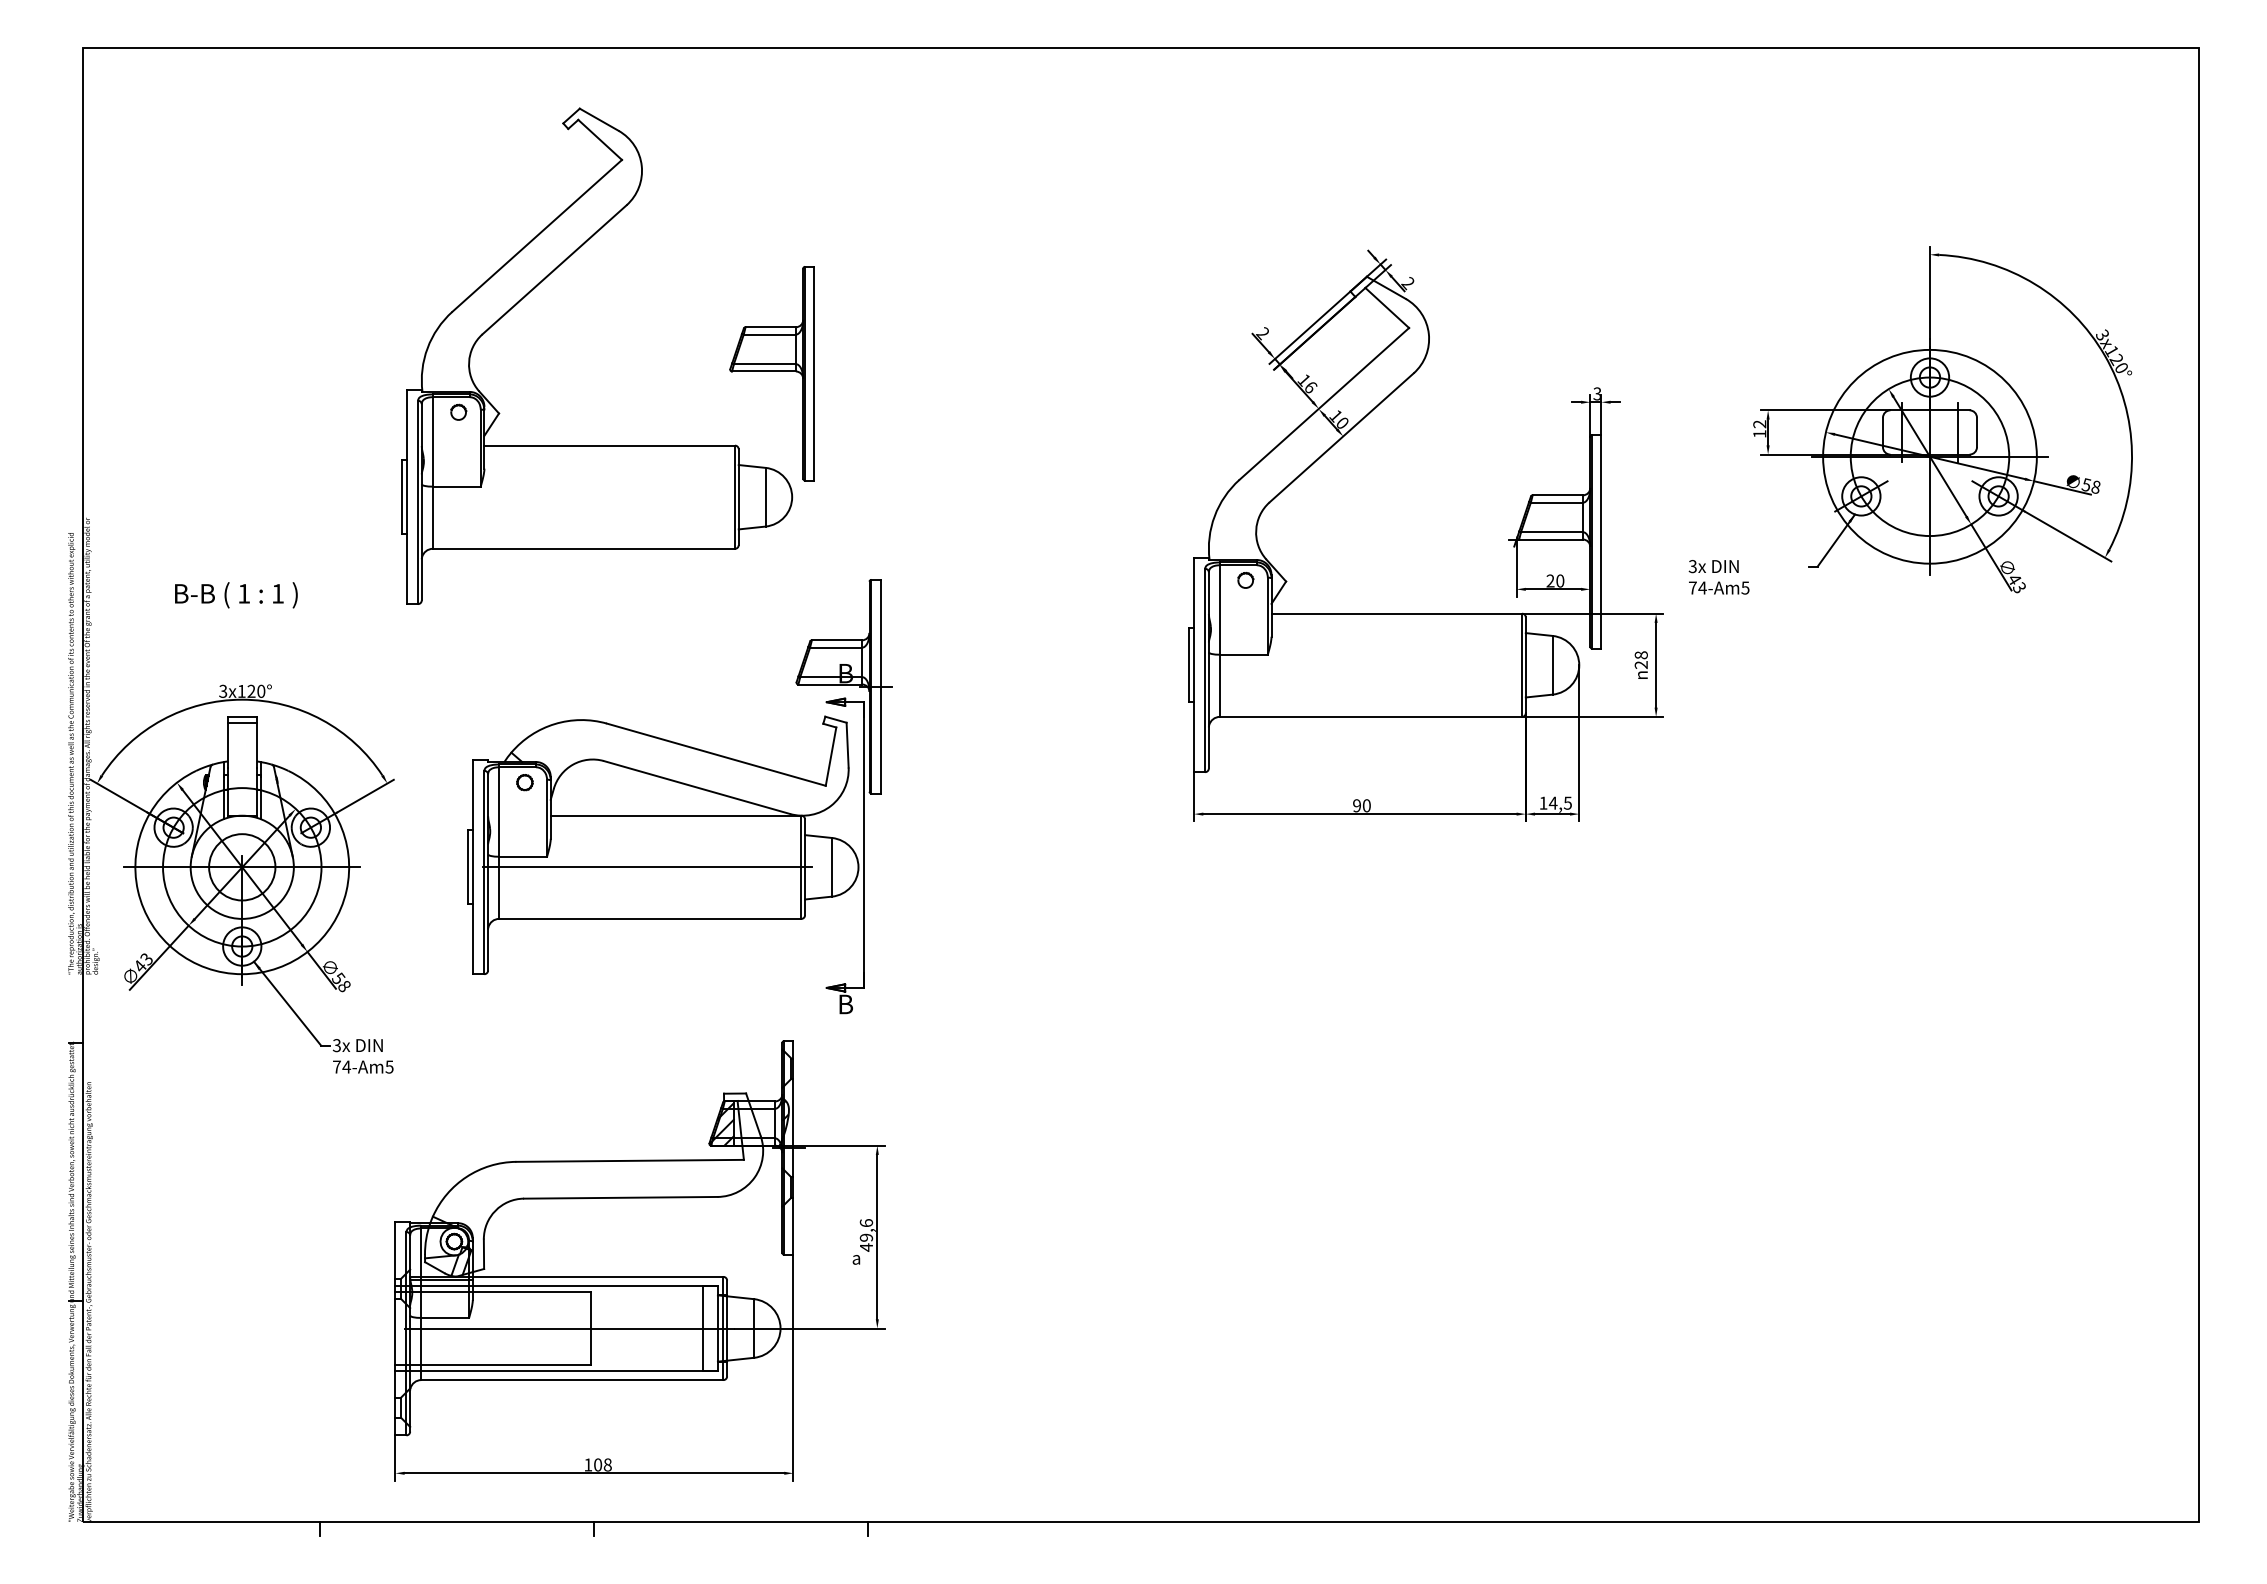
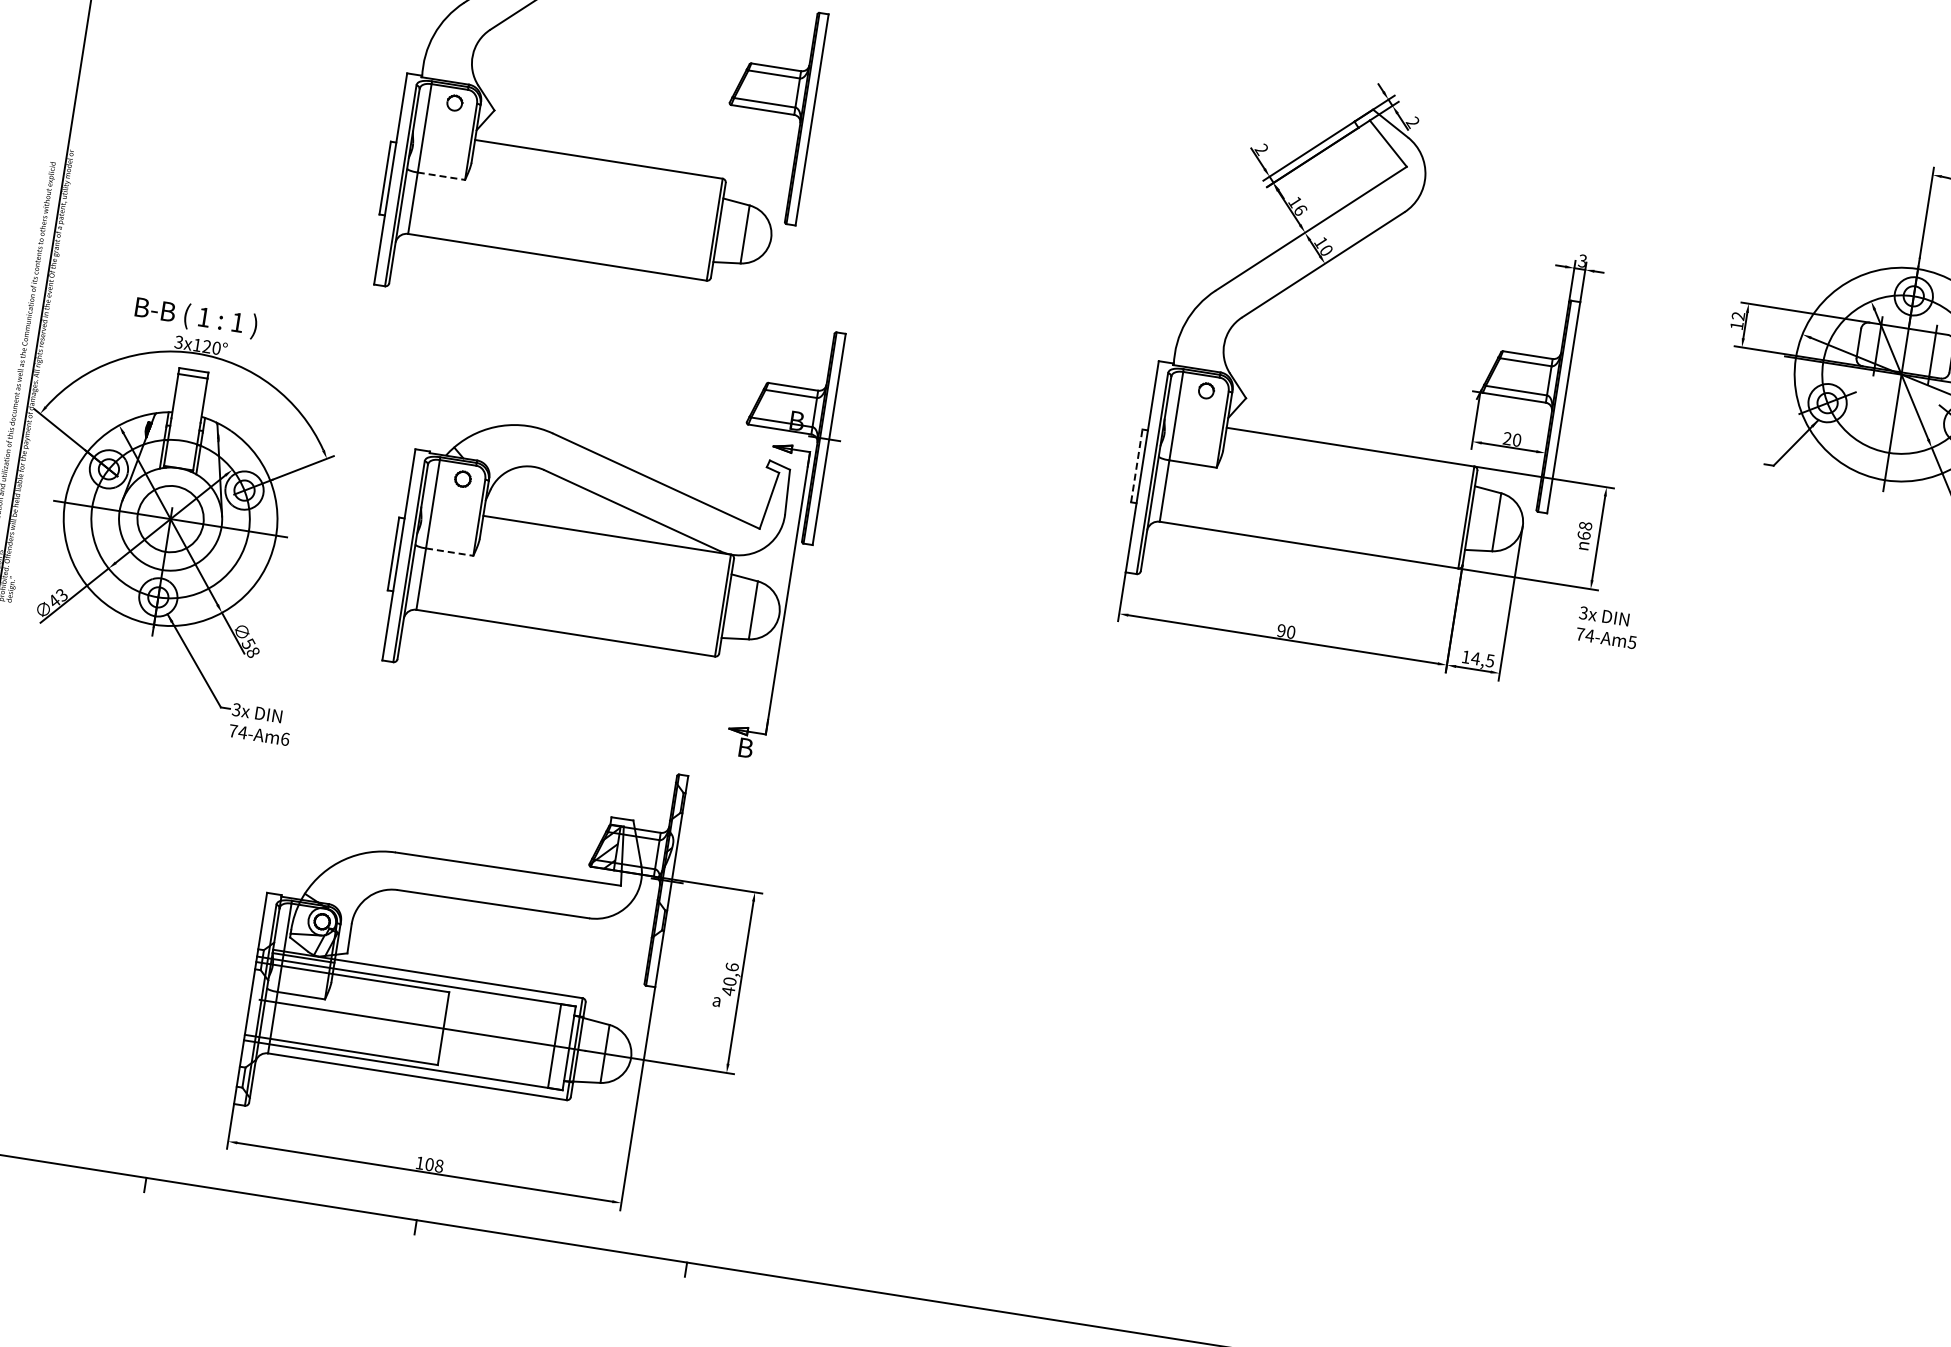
line: (456, 486) -> (441, 176), solid -> dashed
text: (1718, 577) -> (1607, 627), moved
text: (236, 595) -> (196, 317), moved
line: (1188, 665) -> (1136, 466), solid -> dashed
text: (1640, 665) -> (1583, 536), 28 -> 68
line: (523, 856) -> (450, 551), solid -> dashed
line: (647, 867) -> (570, 581), removed
text: (389, 1066) -> (285, 738), 74-Am5 -> 74-Am6
text: (866, 1237) -> (730, 981), 49,6 -> 40,6

